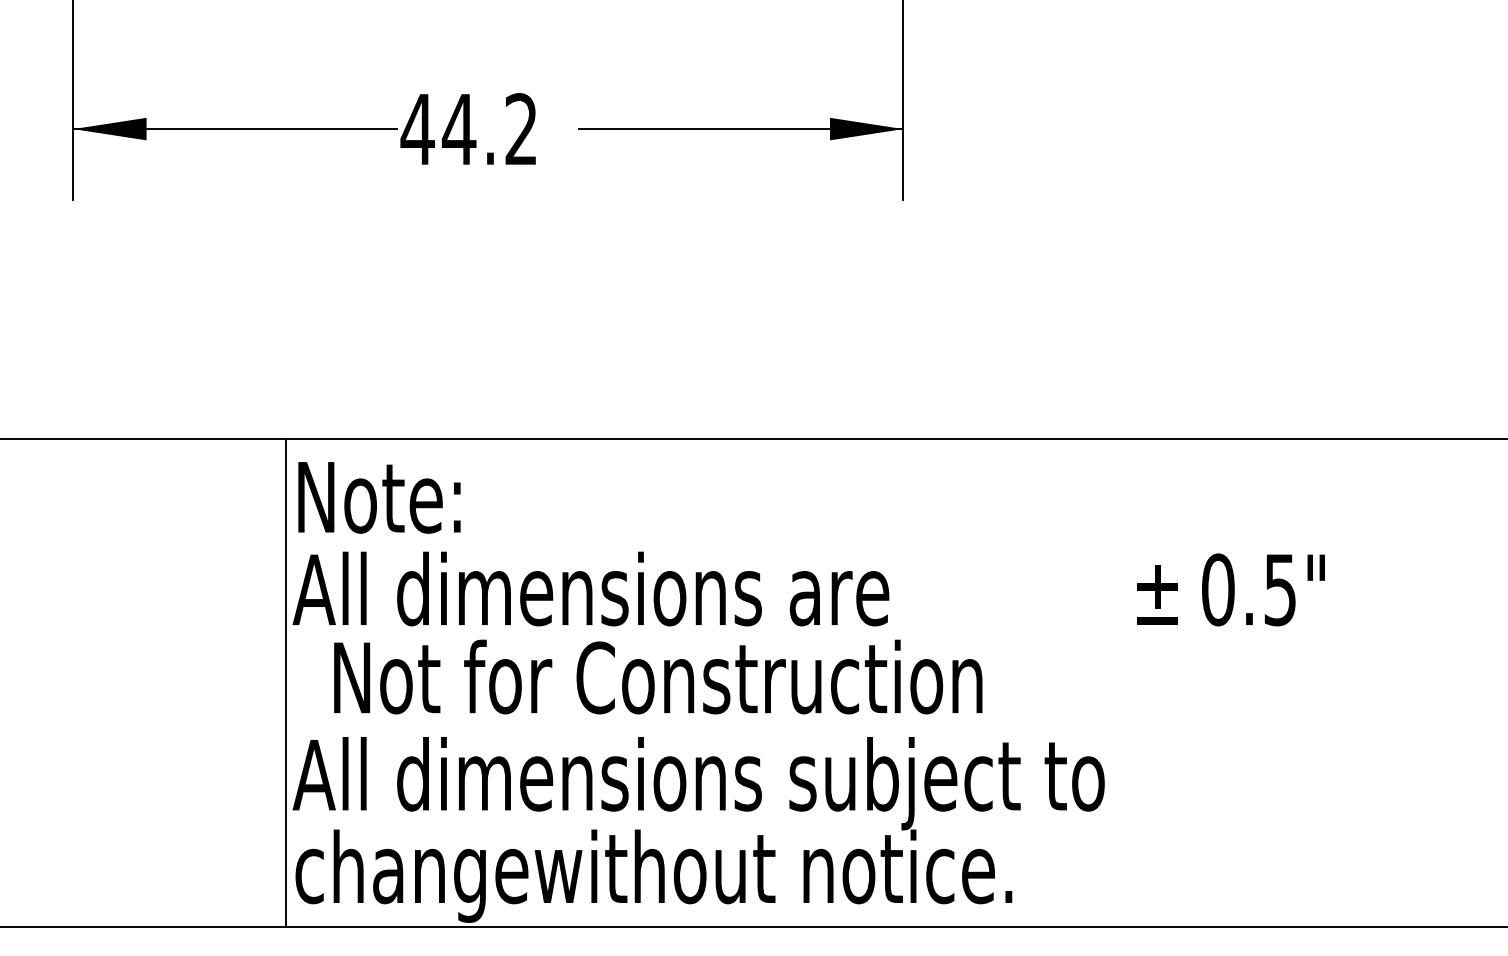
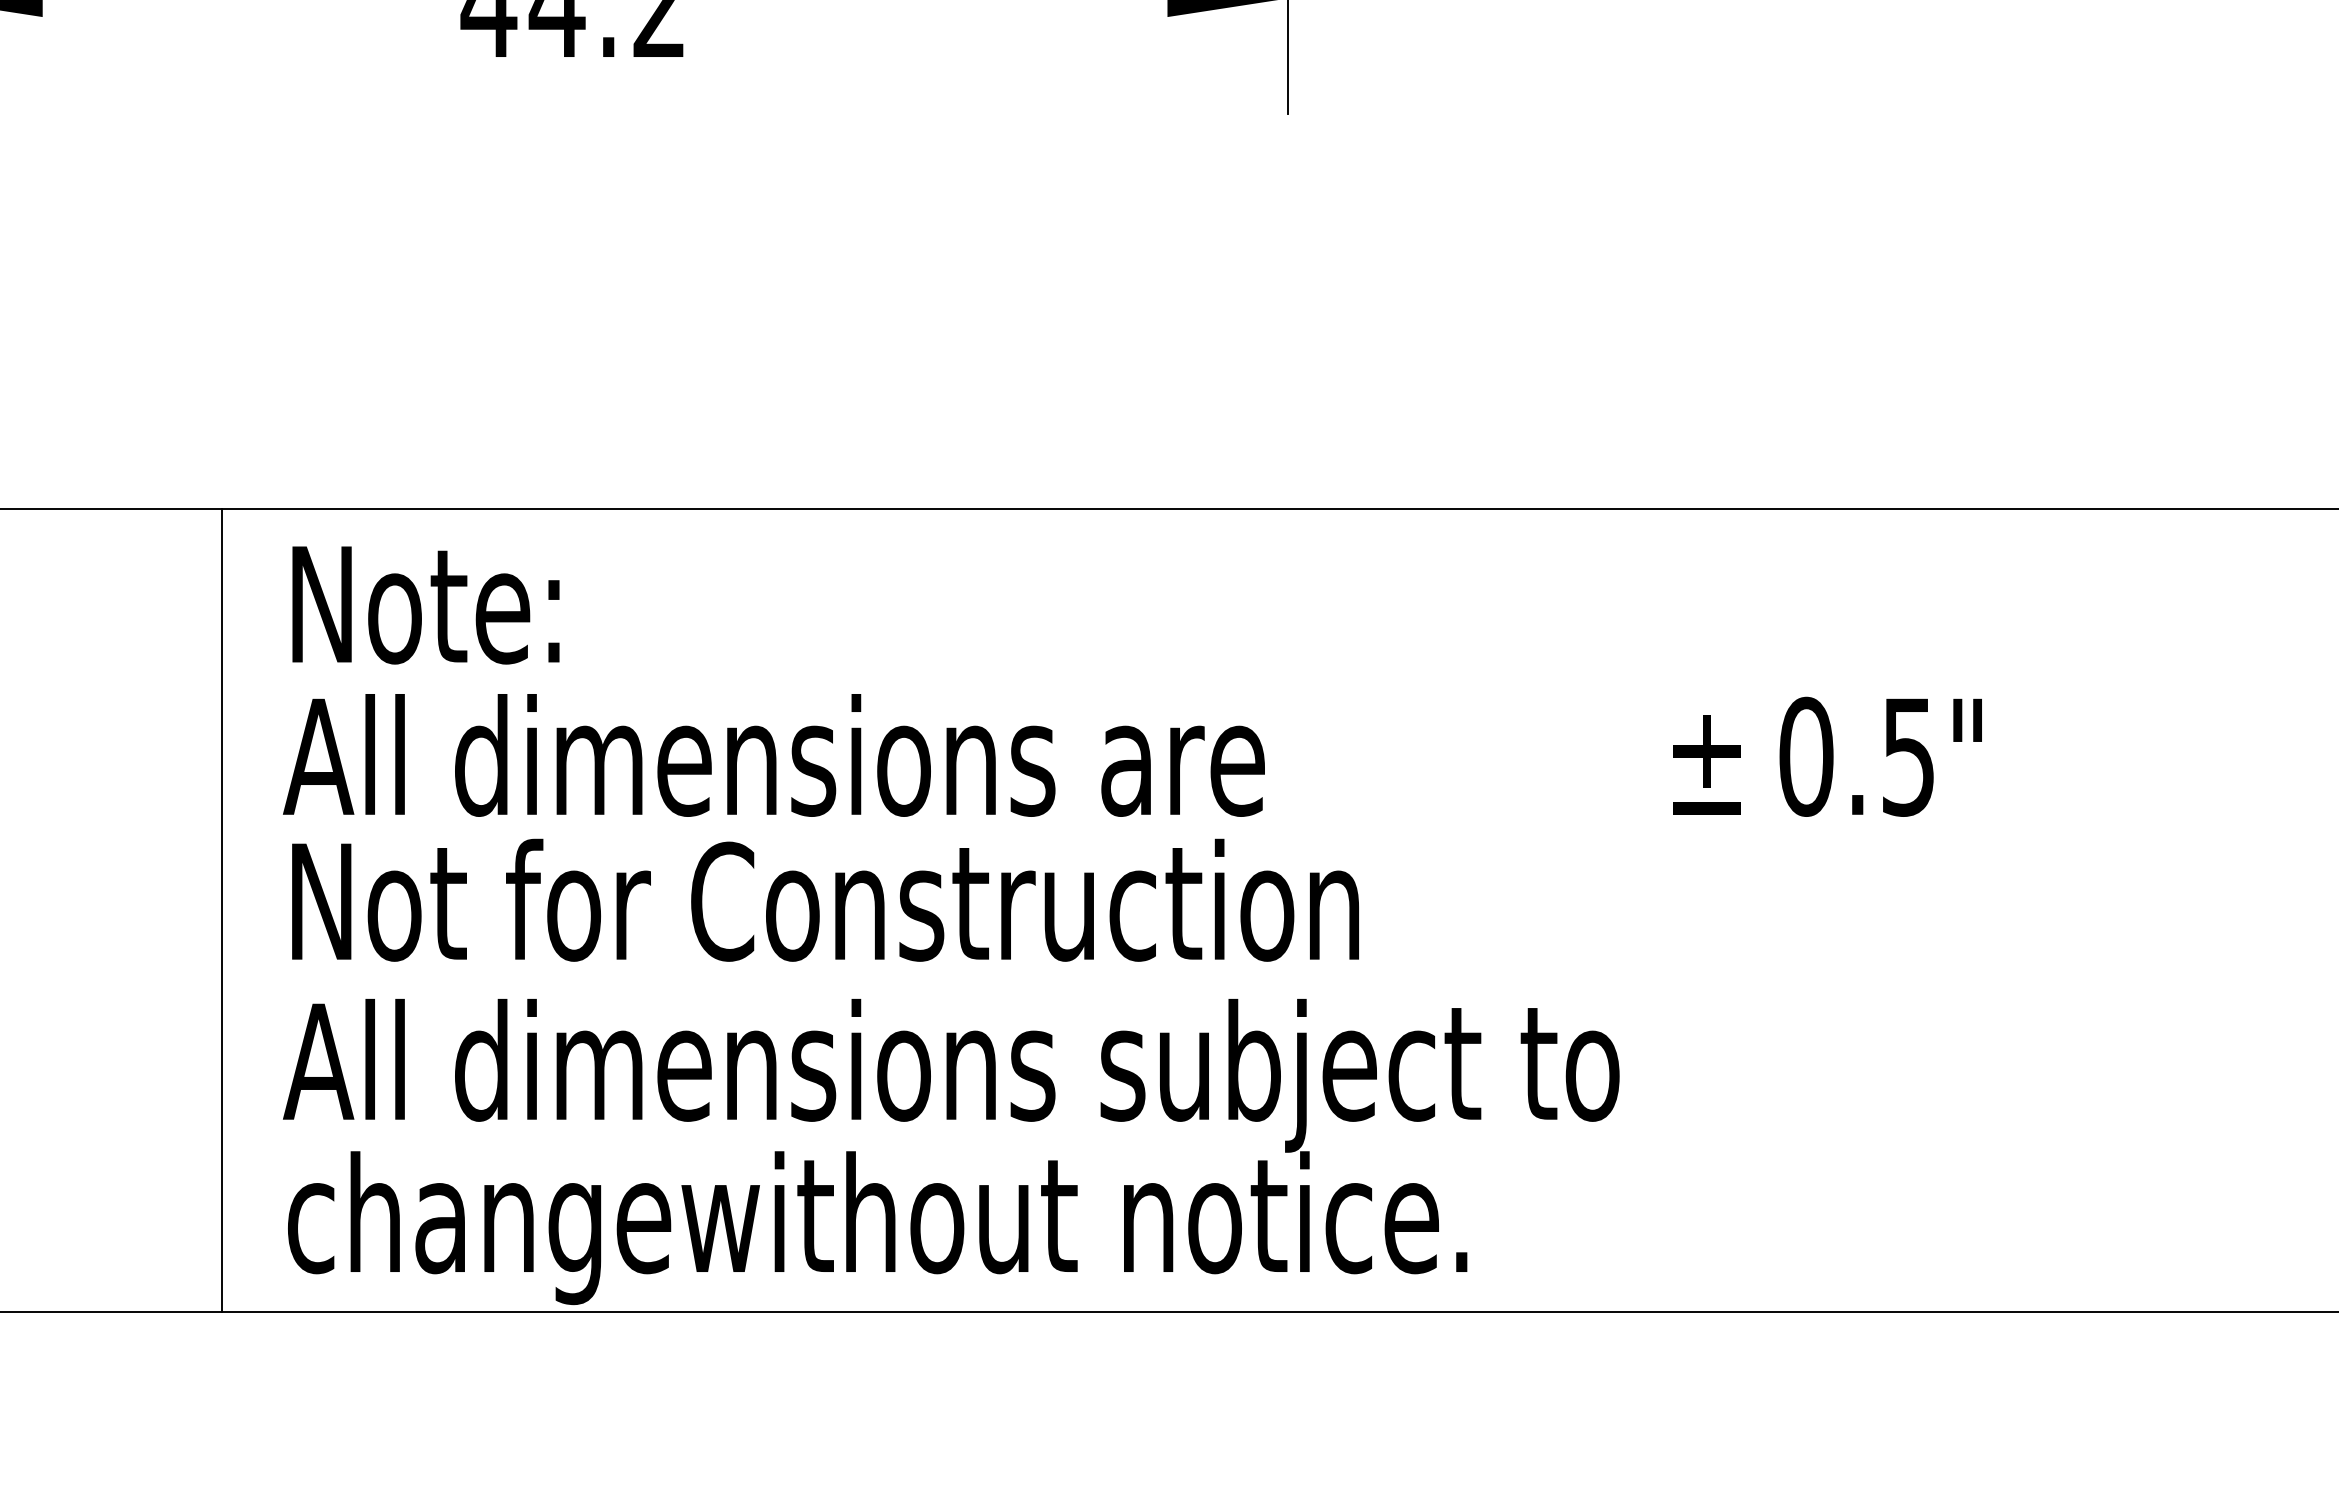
text: (658, 676) -> (825, 899), moved
line: (285, 683) -> (221, 910), moved

